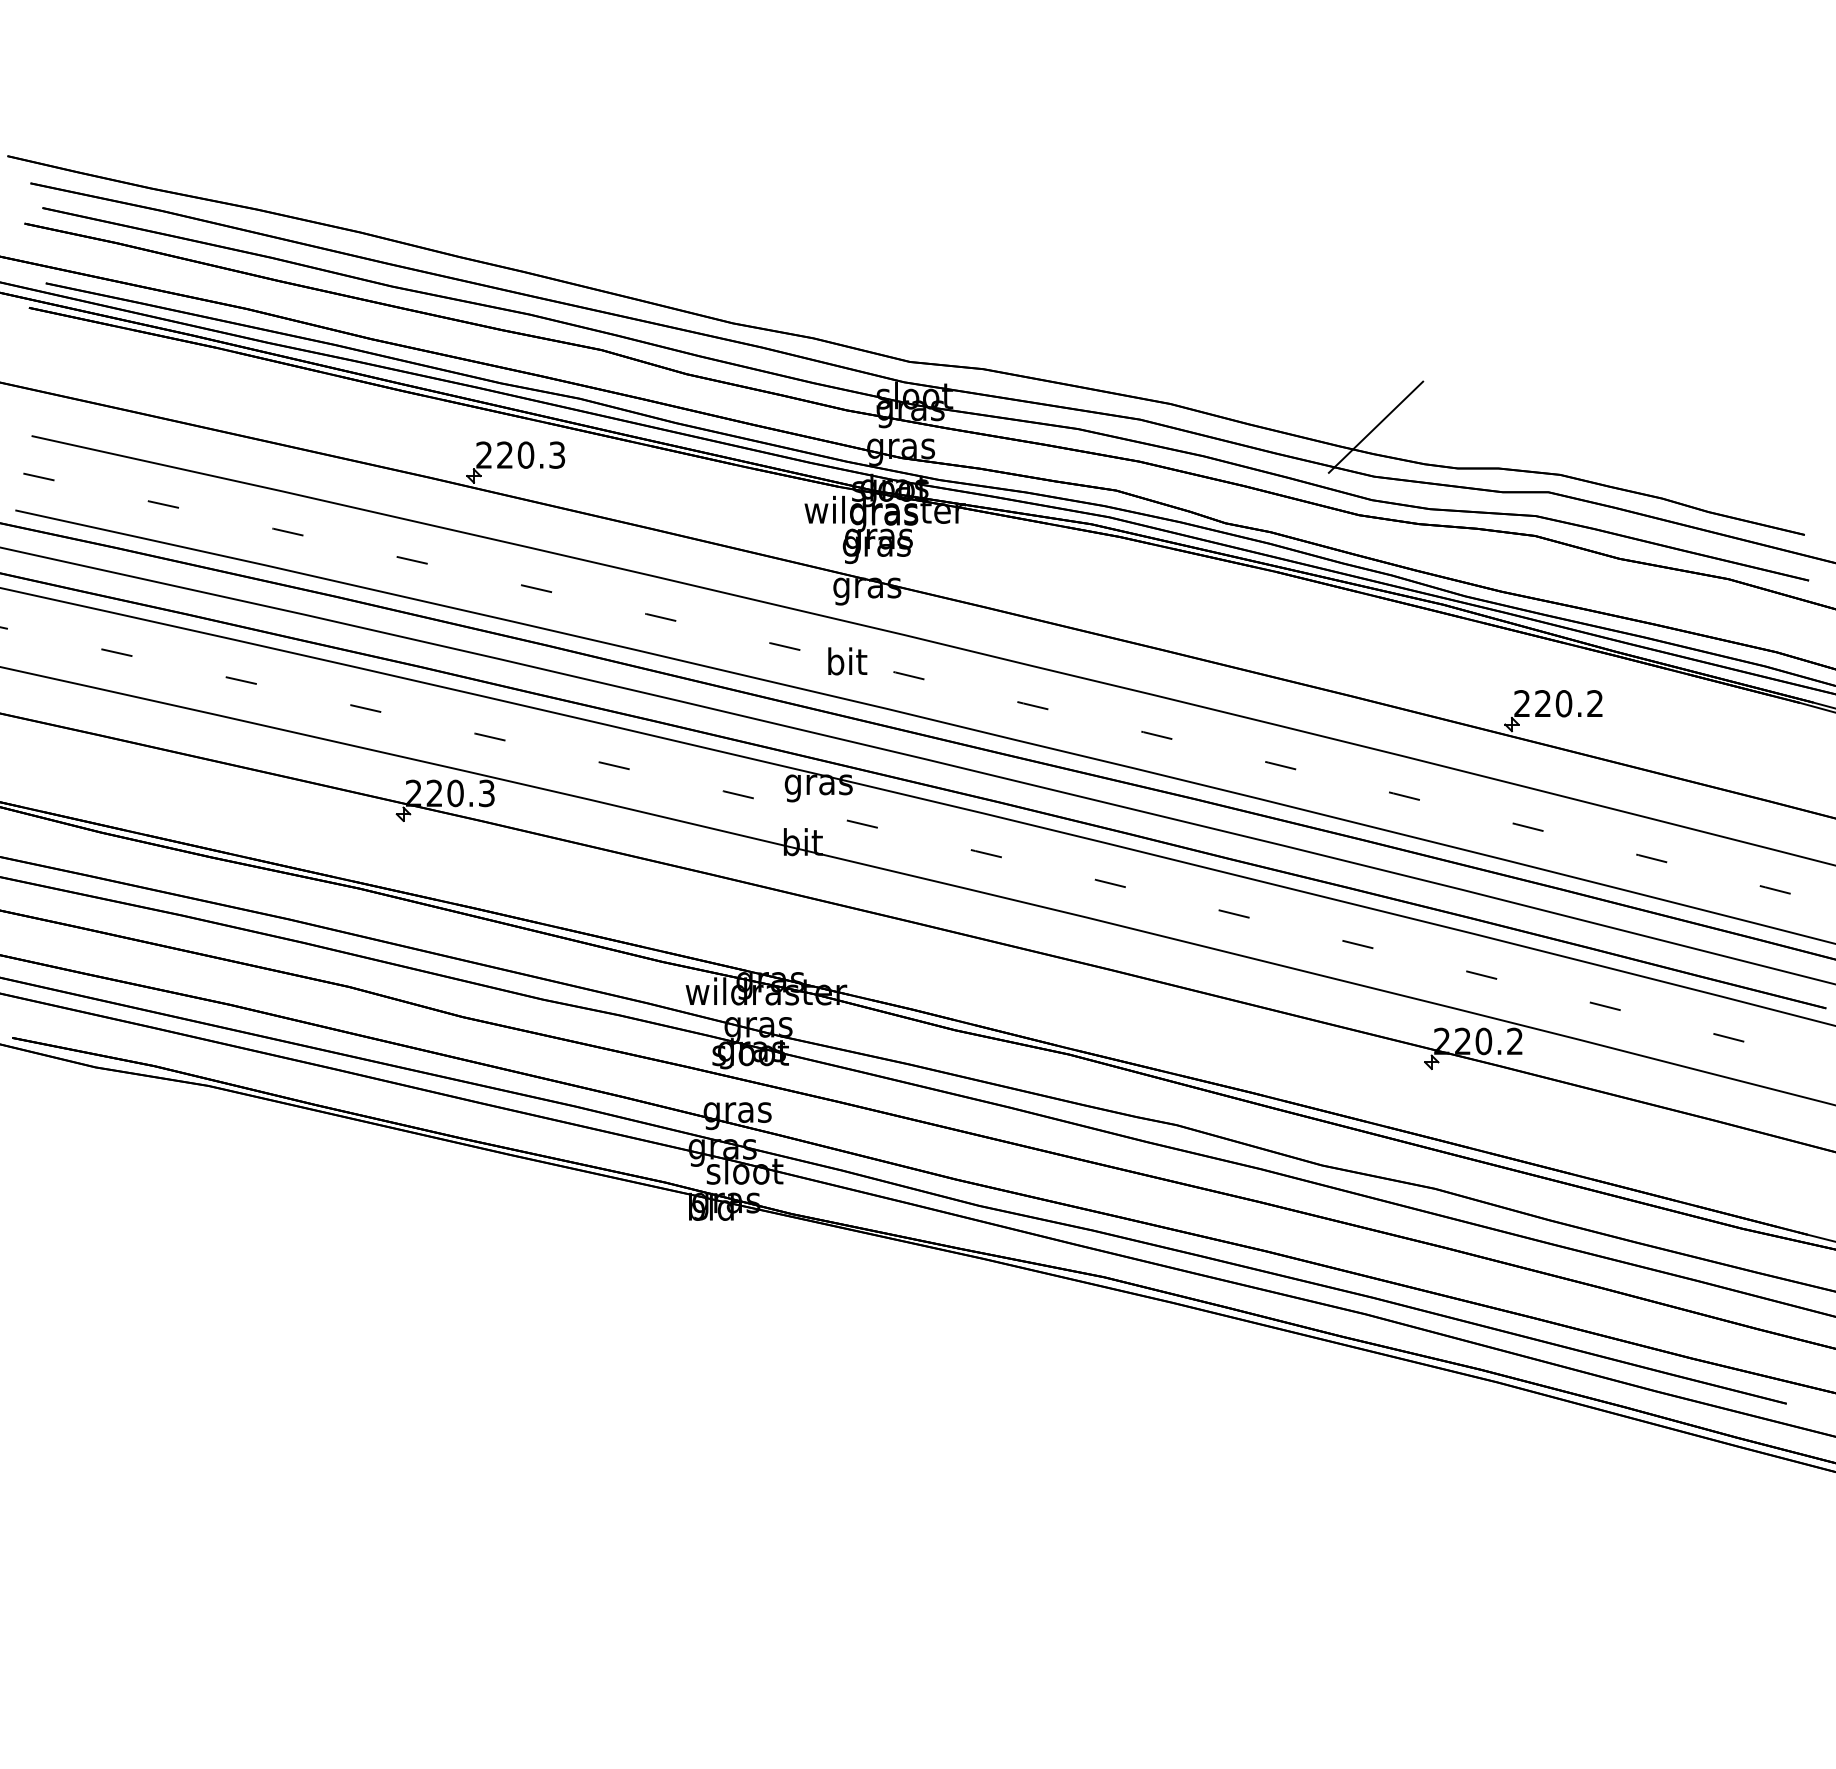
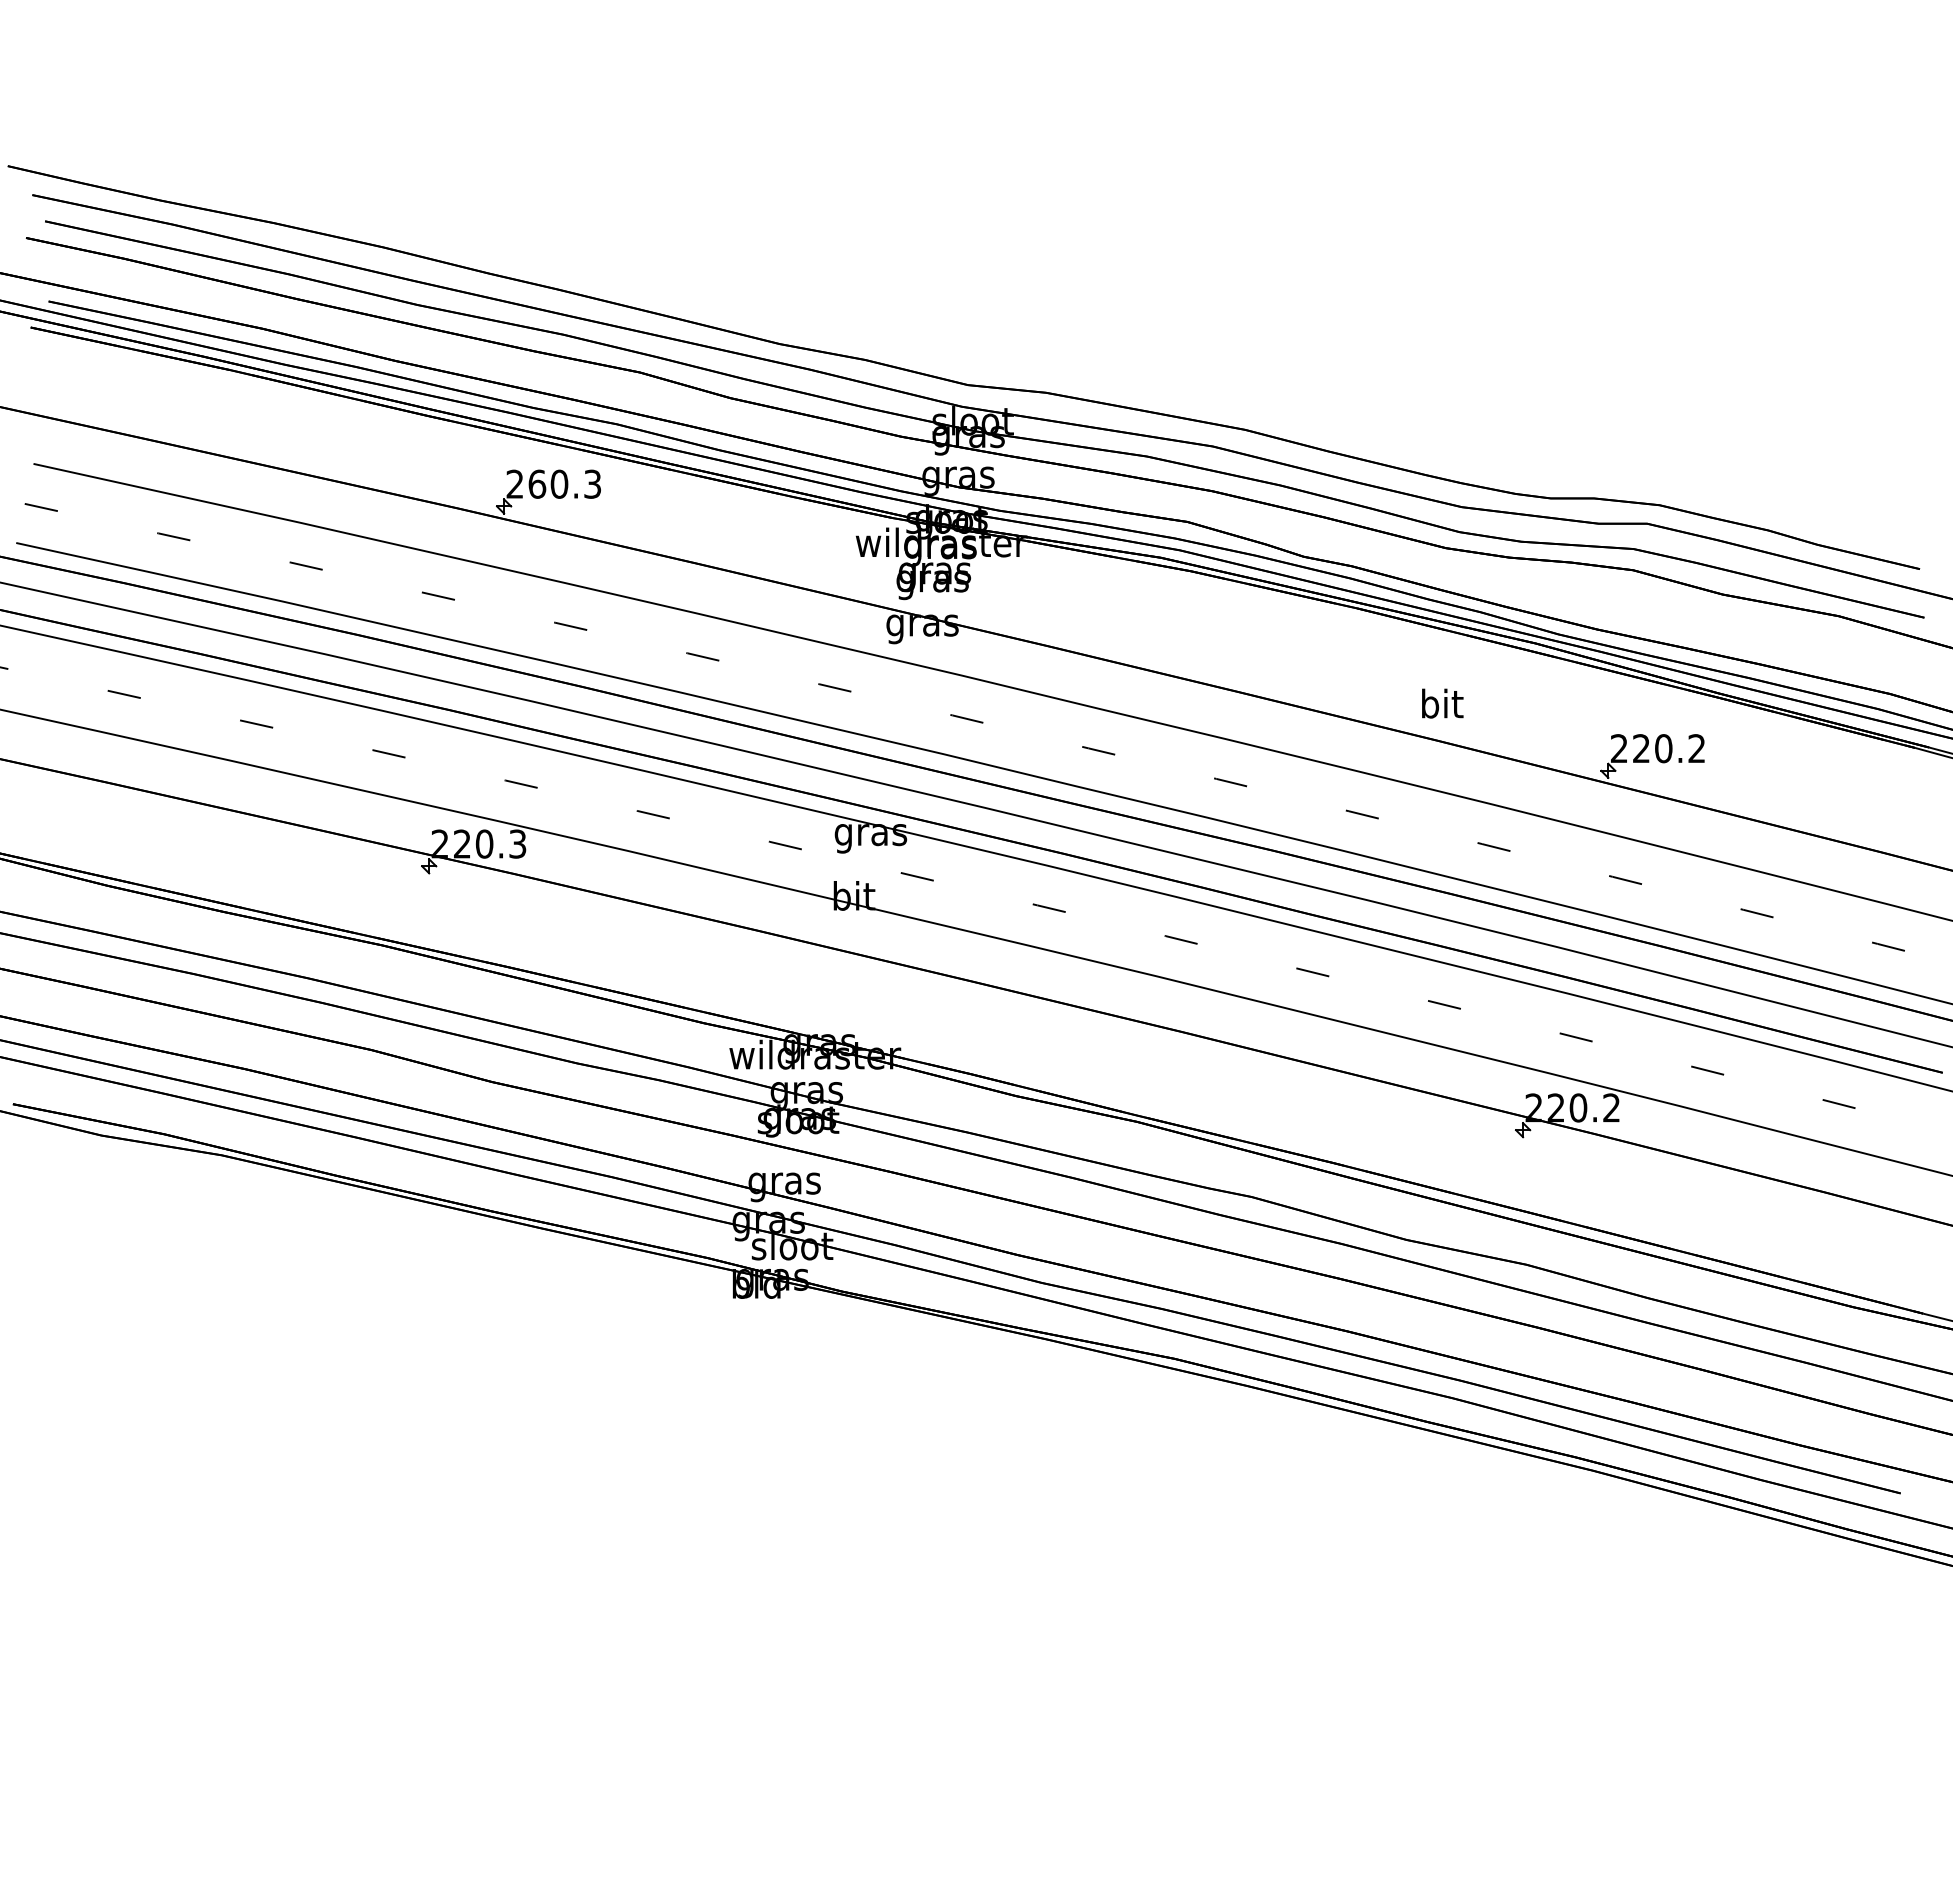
line: (1375, 427) -> (1463, 454), removed
text: (505, 454) -> (537, 483), 220.3 -> 260.3
text: (847, 661) -> (1442, 703), moved

